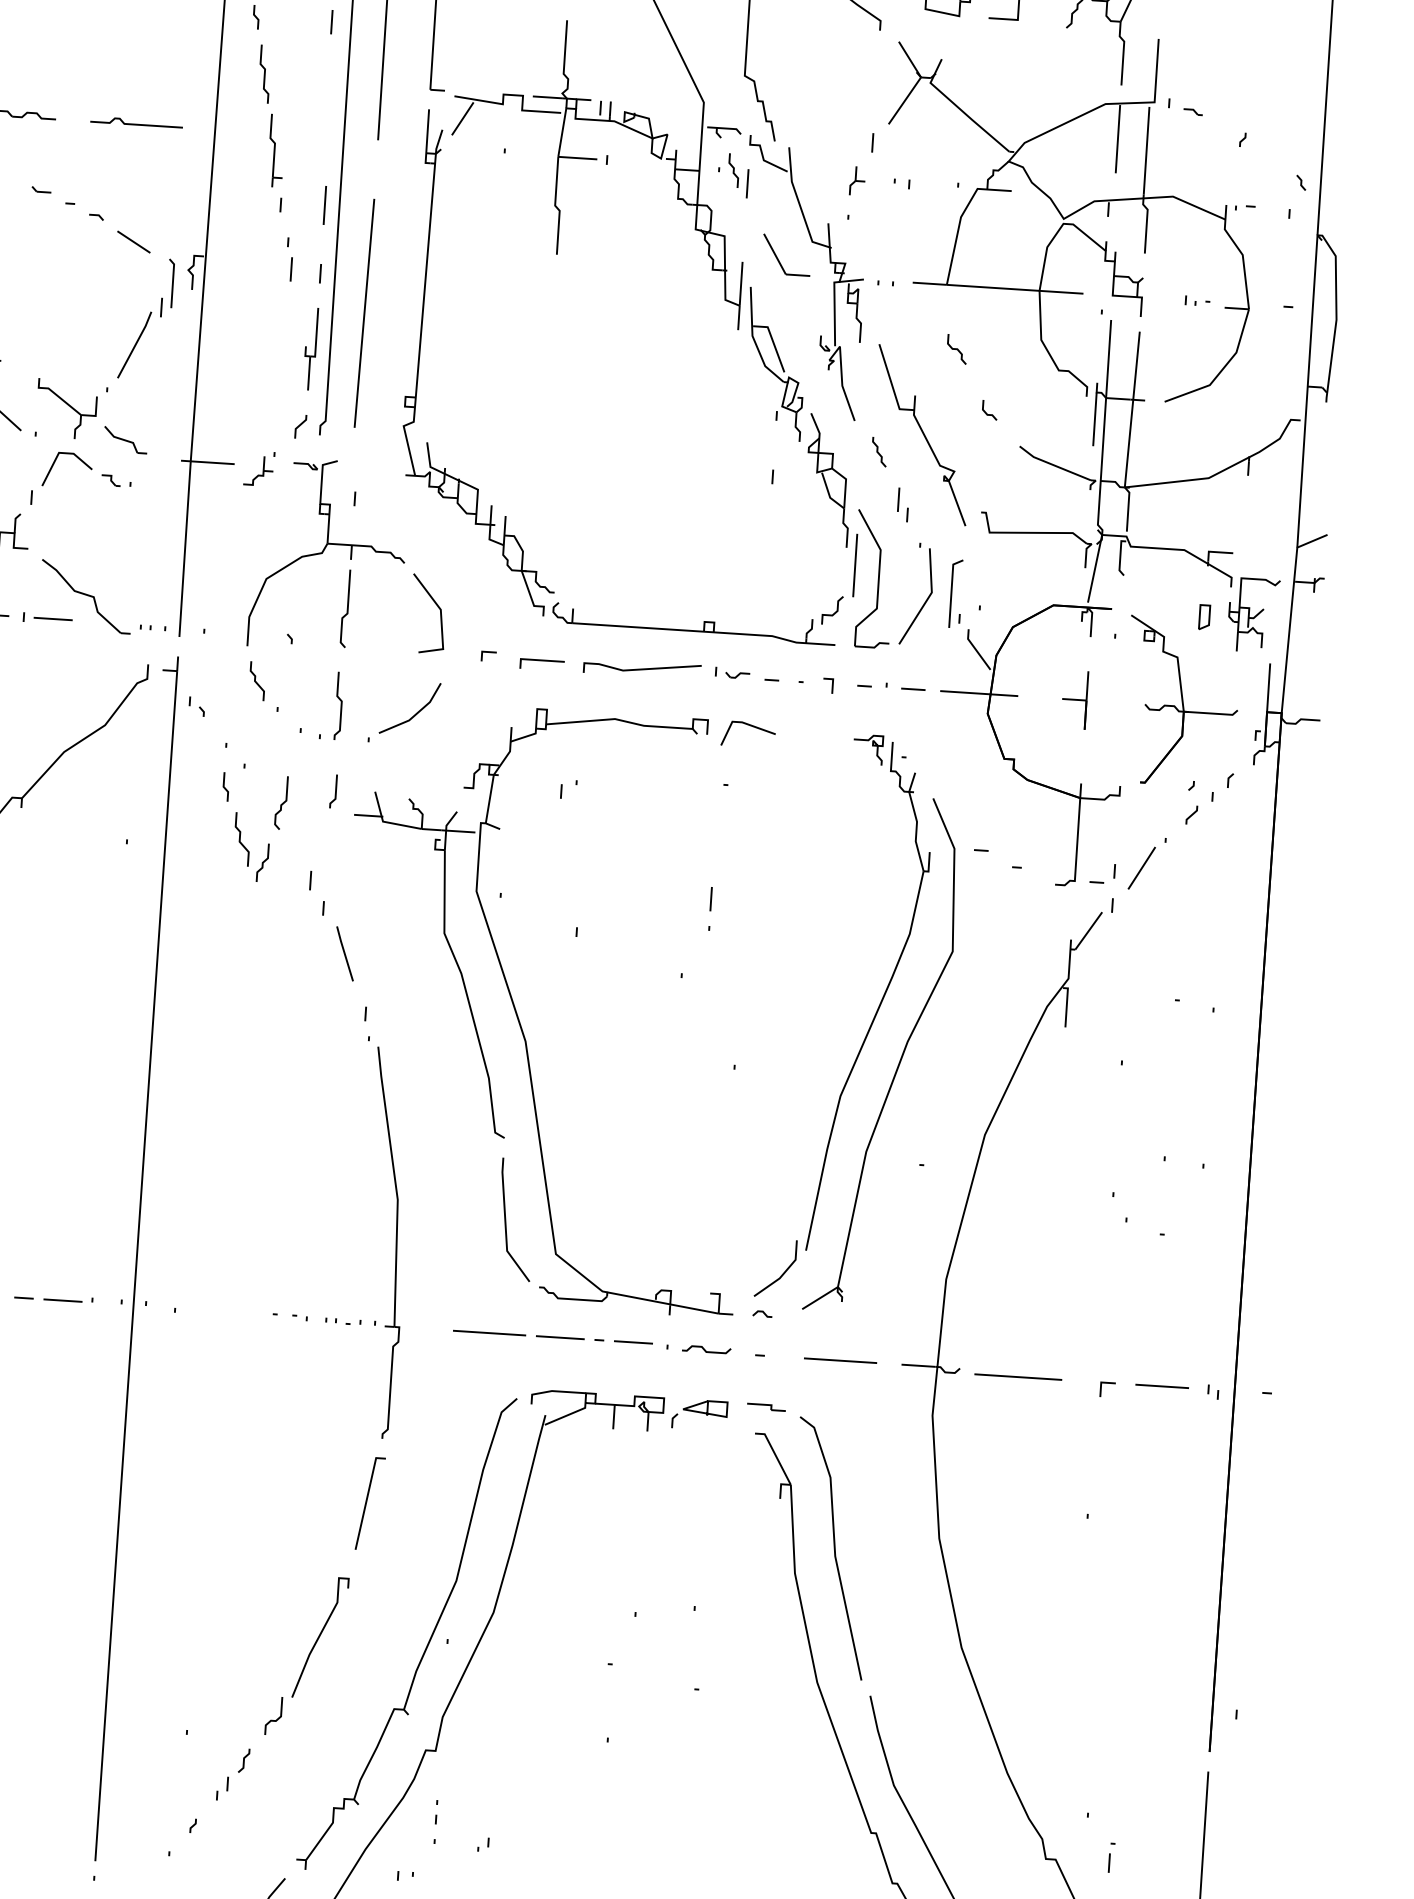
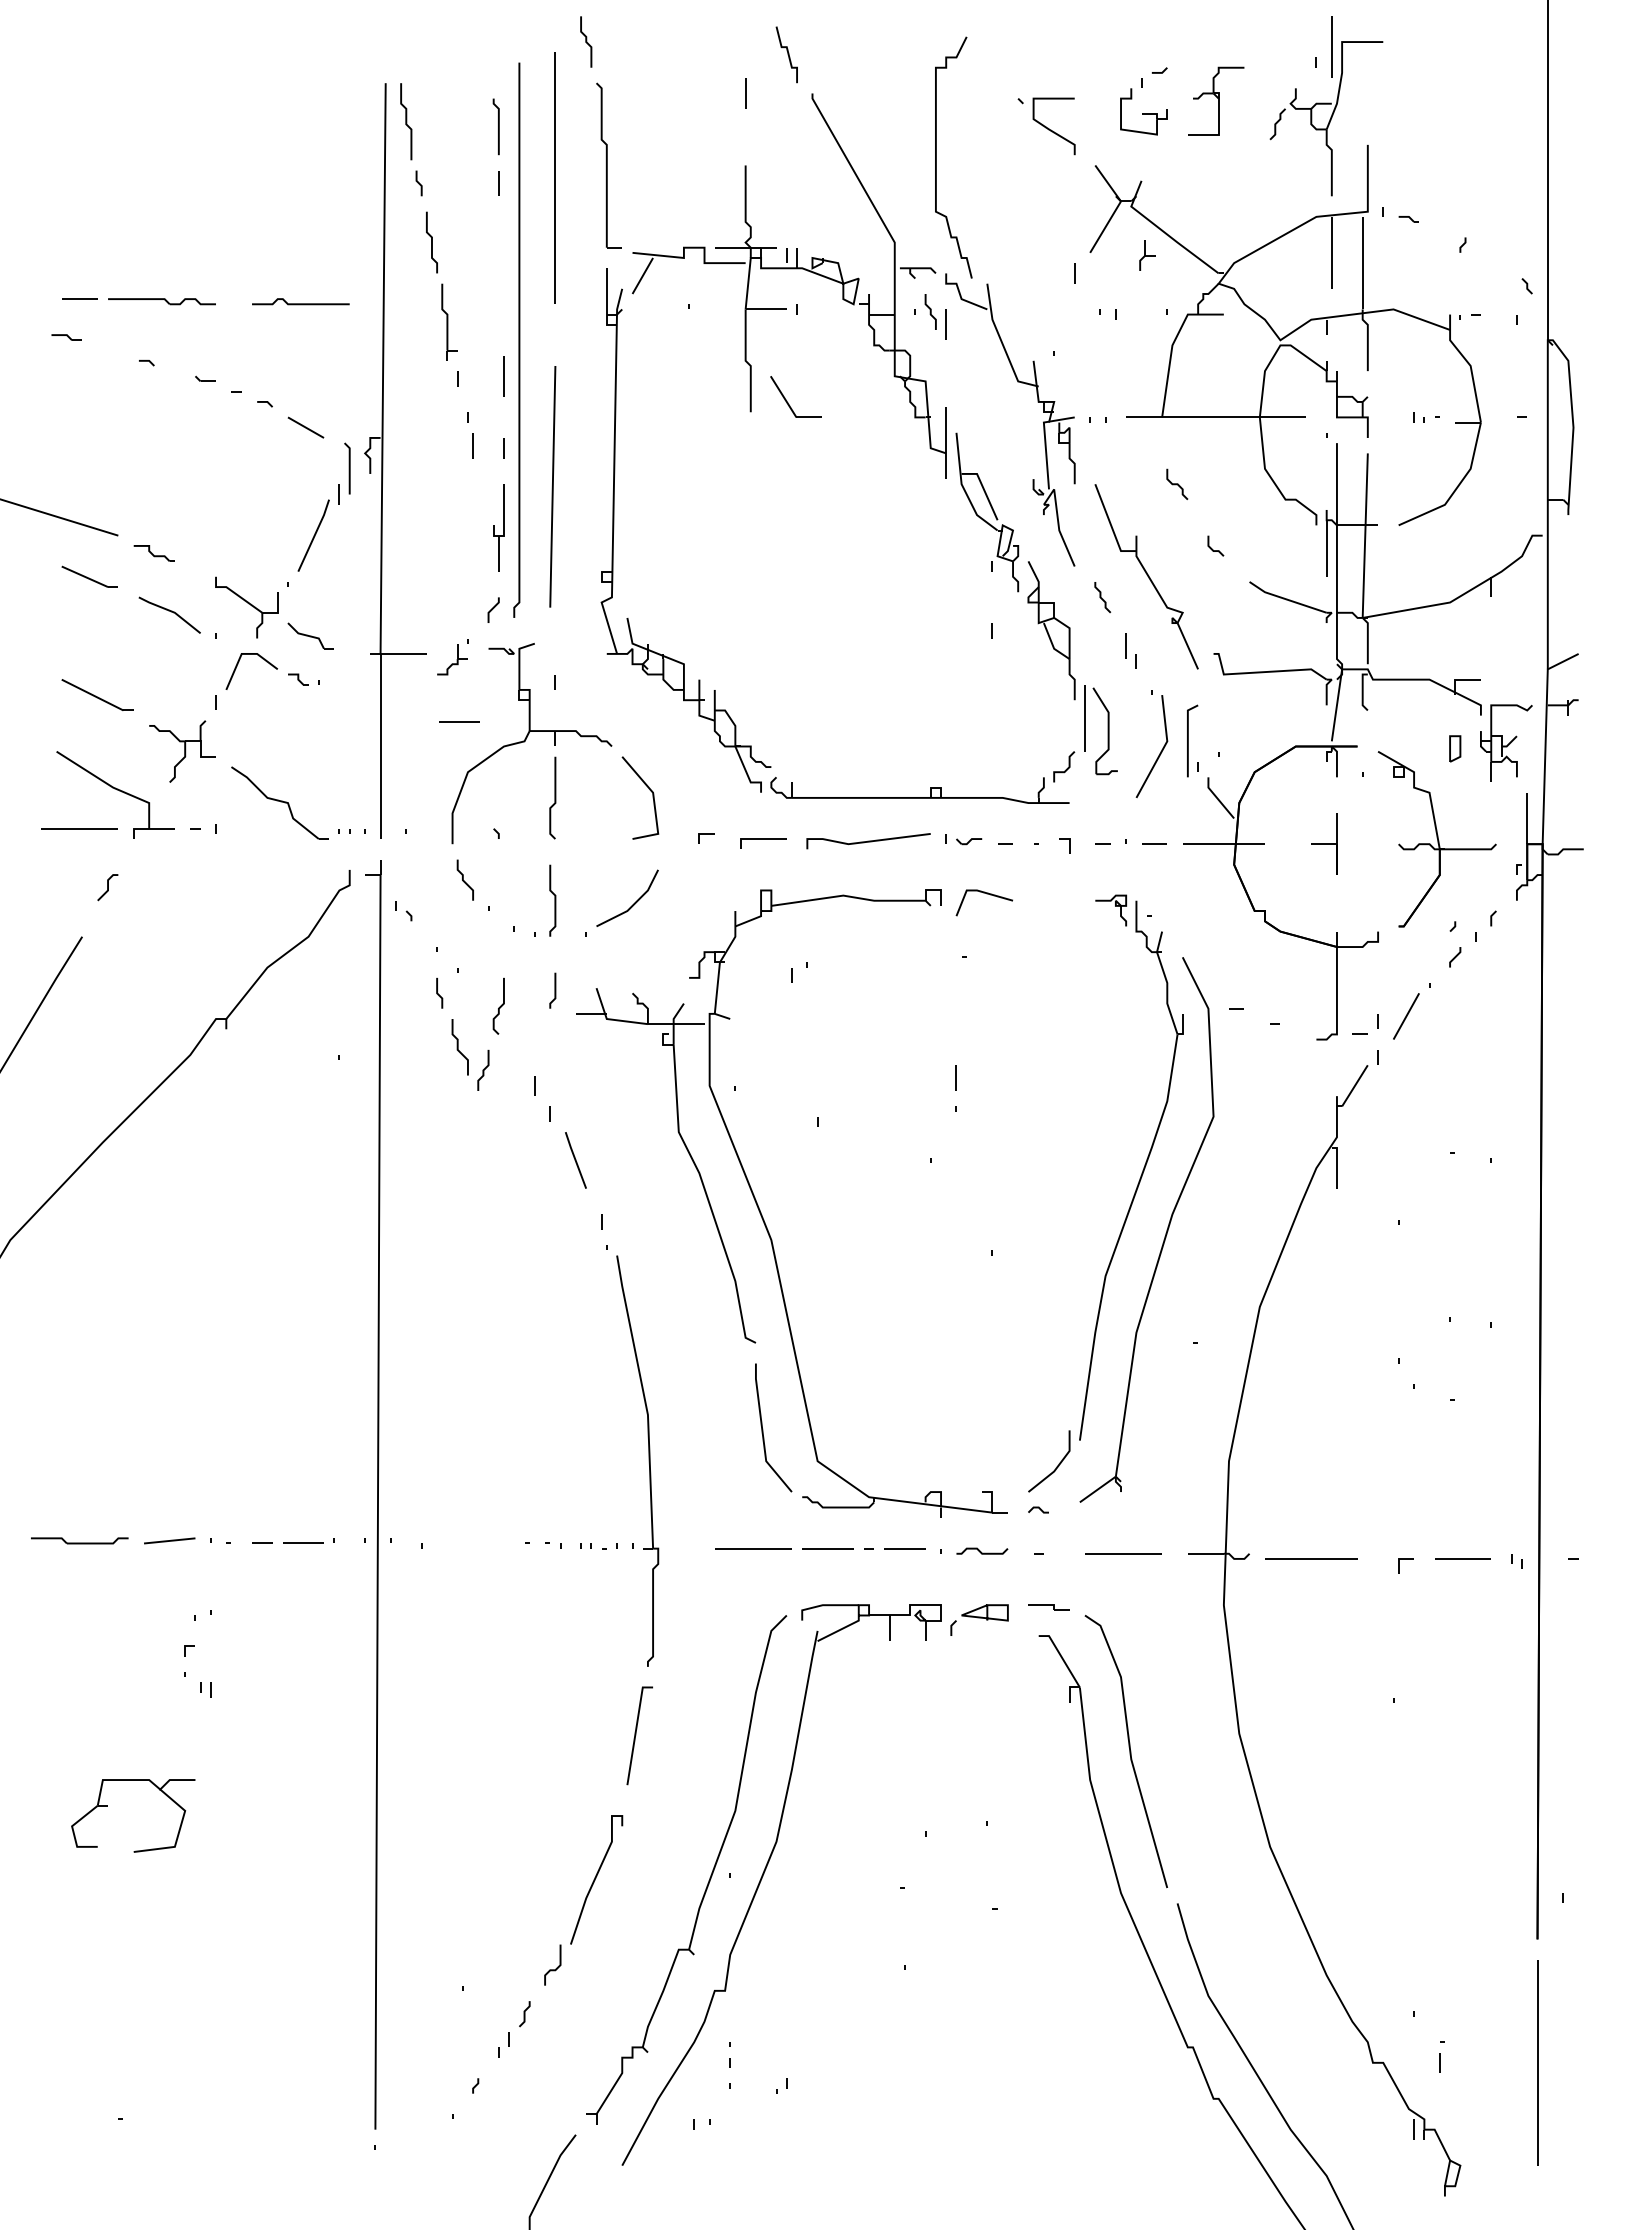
part: (857, 181) -> (1147, 255), moved
part: (779, 259) -> (788, 402), moved
part: (873, 578) -> (1105, 730), size x0.6
line: (52, 618) -> (459, 721), moved

